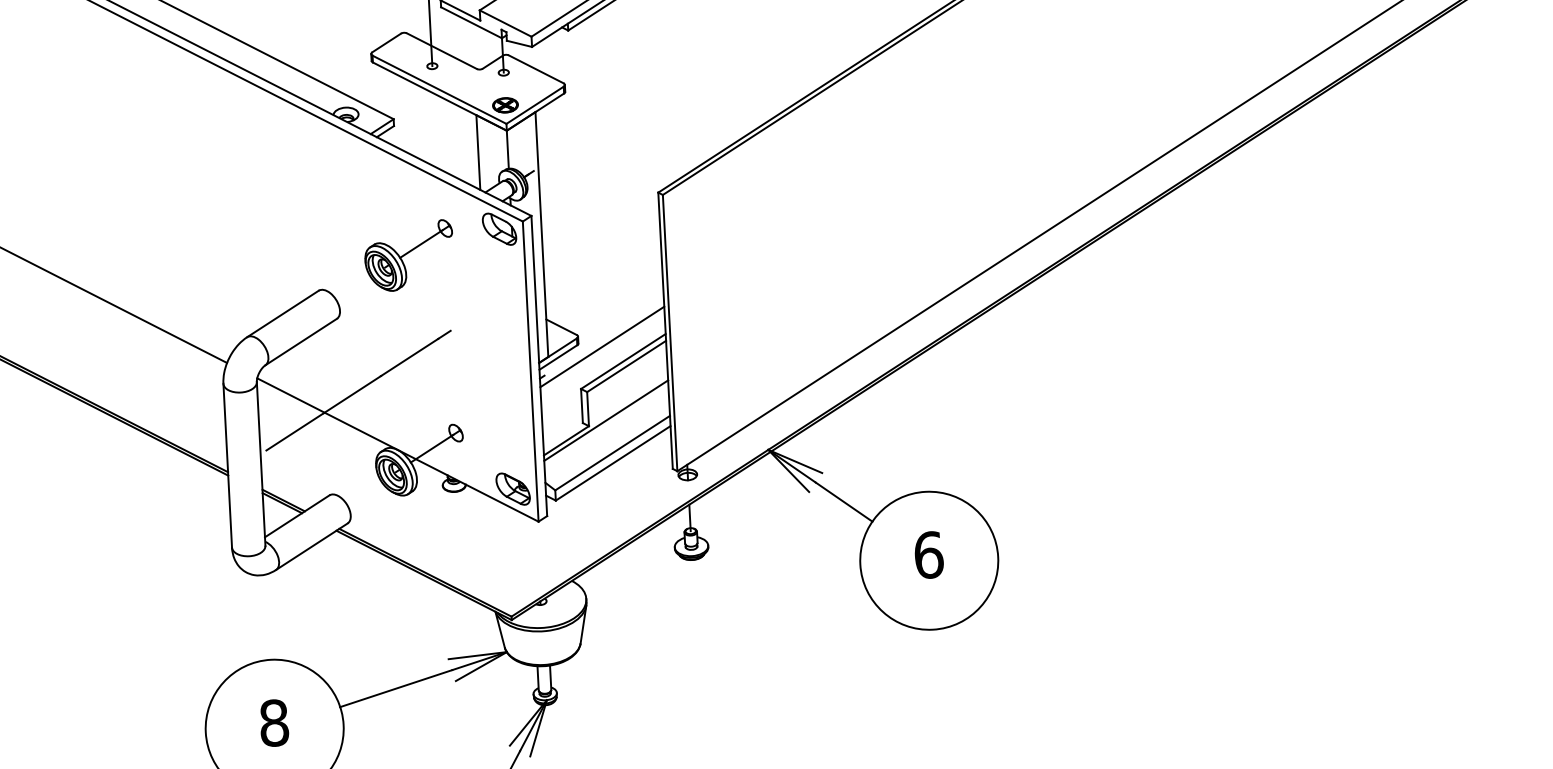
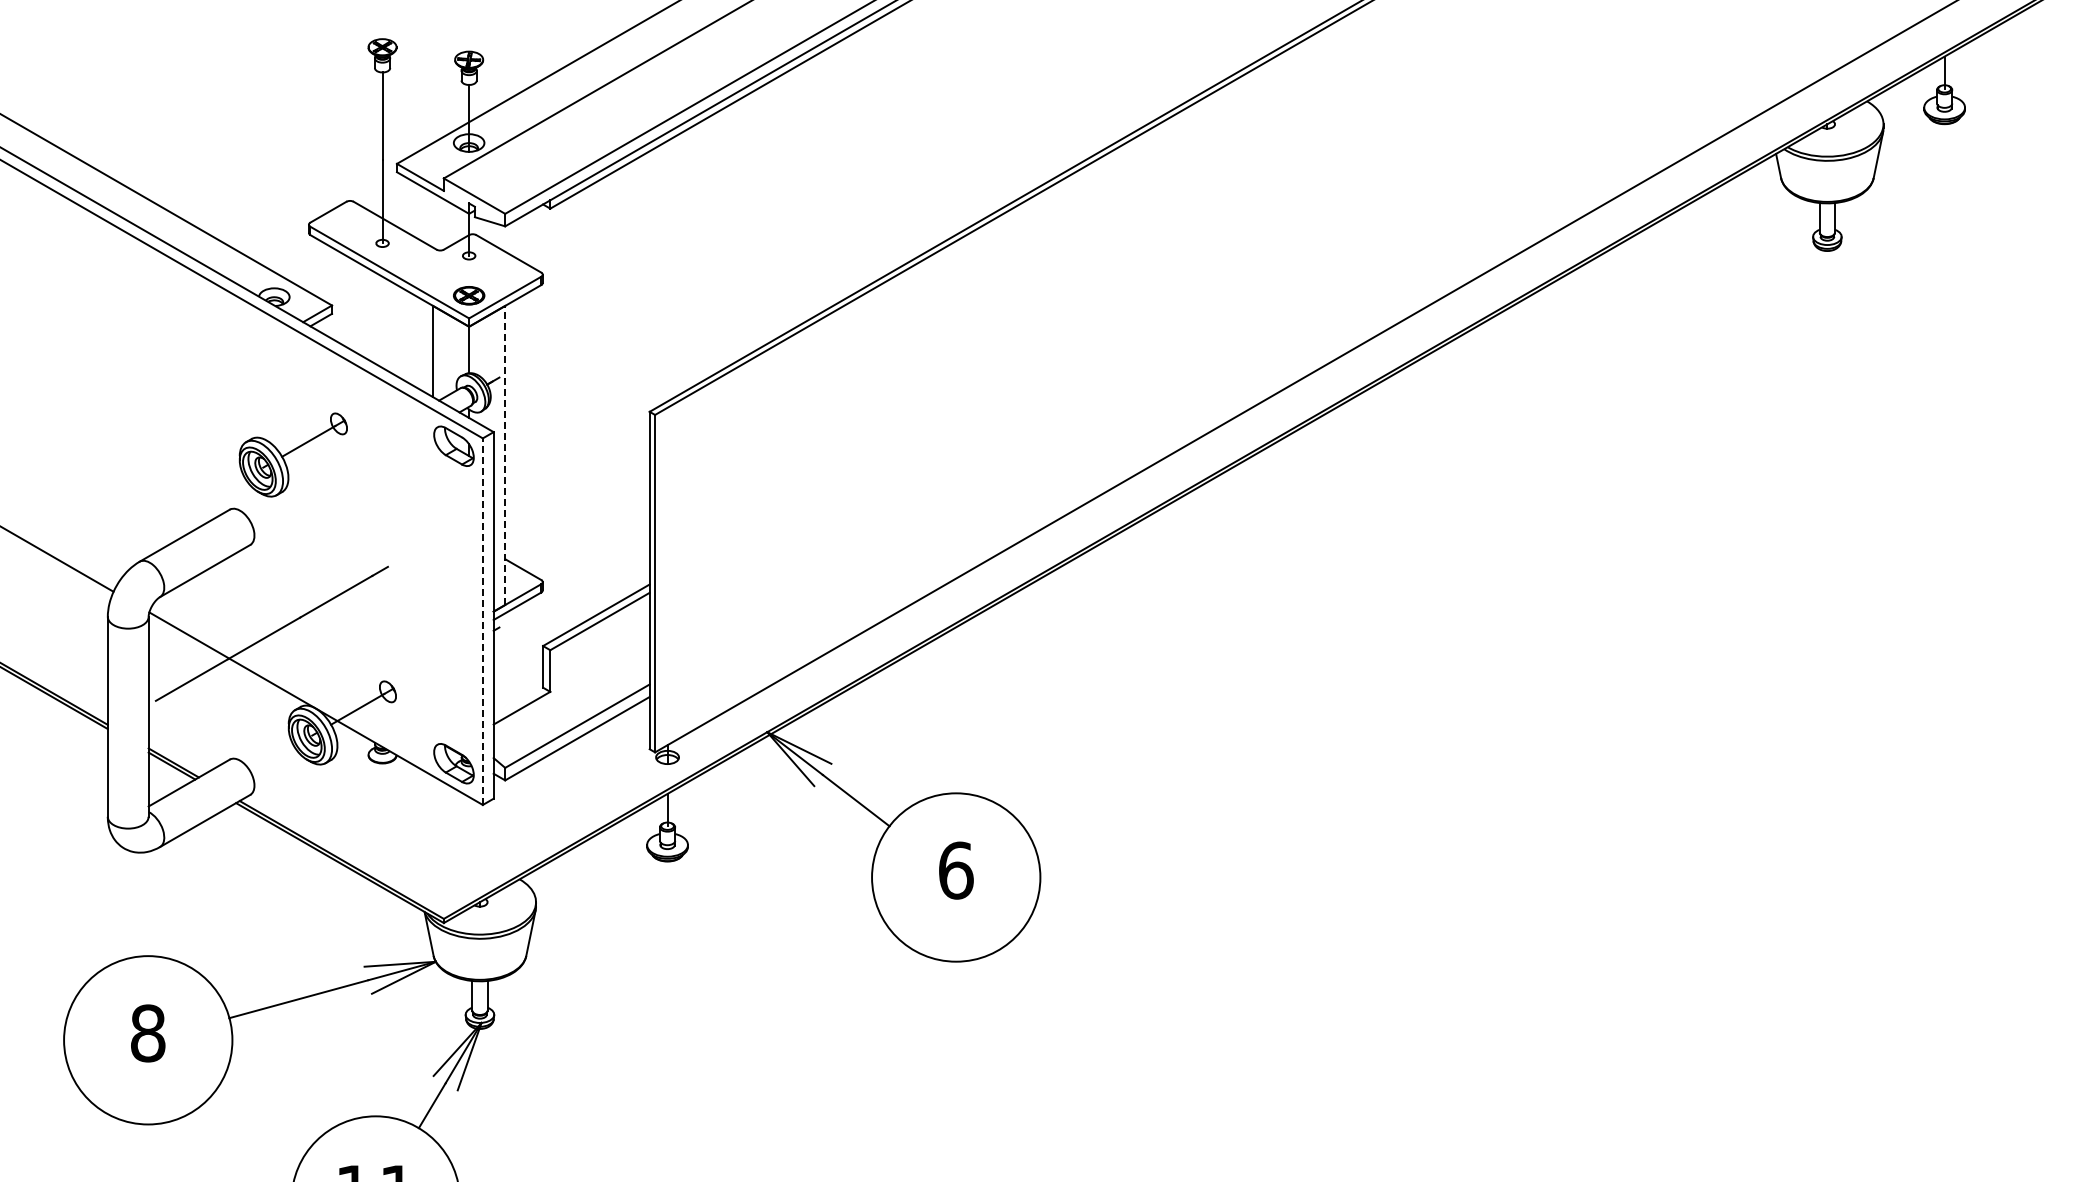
line: (542, 234) -> (505, 455), solid -> dashed
part: (408, 255) -> (292, 454), moved
line: (602, 347) -> (571, 596), removed
line: (530, 371) -> (482, 621), solid -> dashed
line: (606, 420) -> (571, 686), removed

